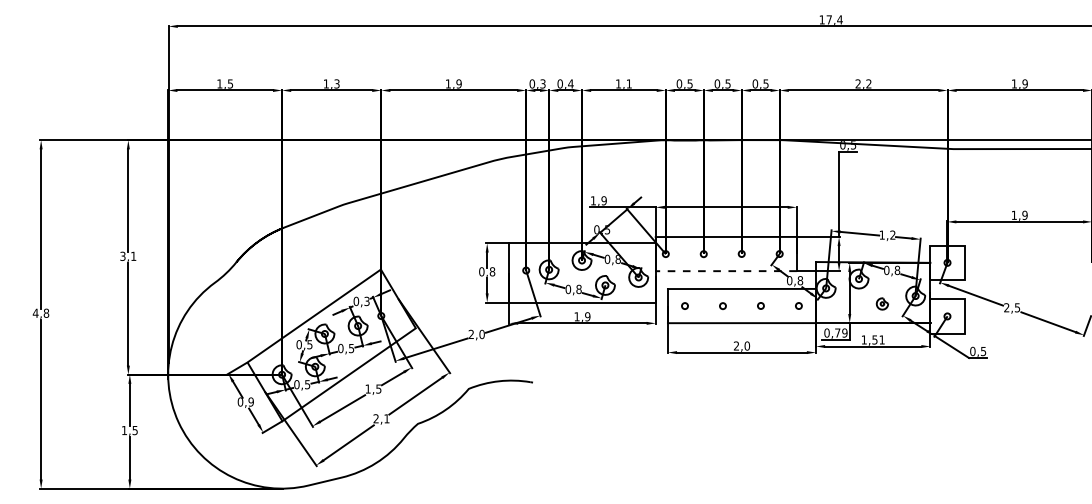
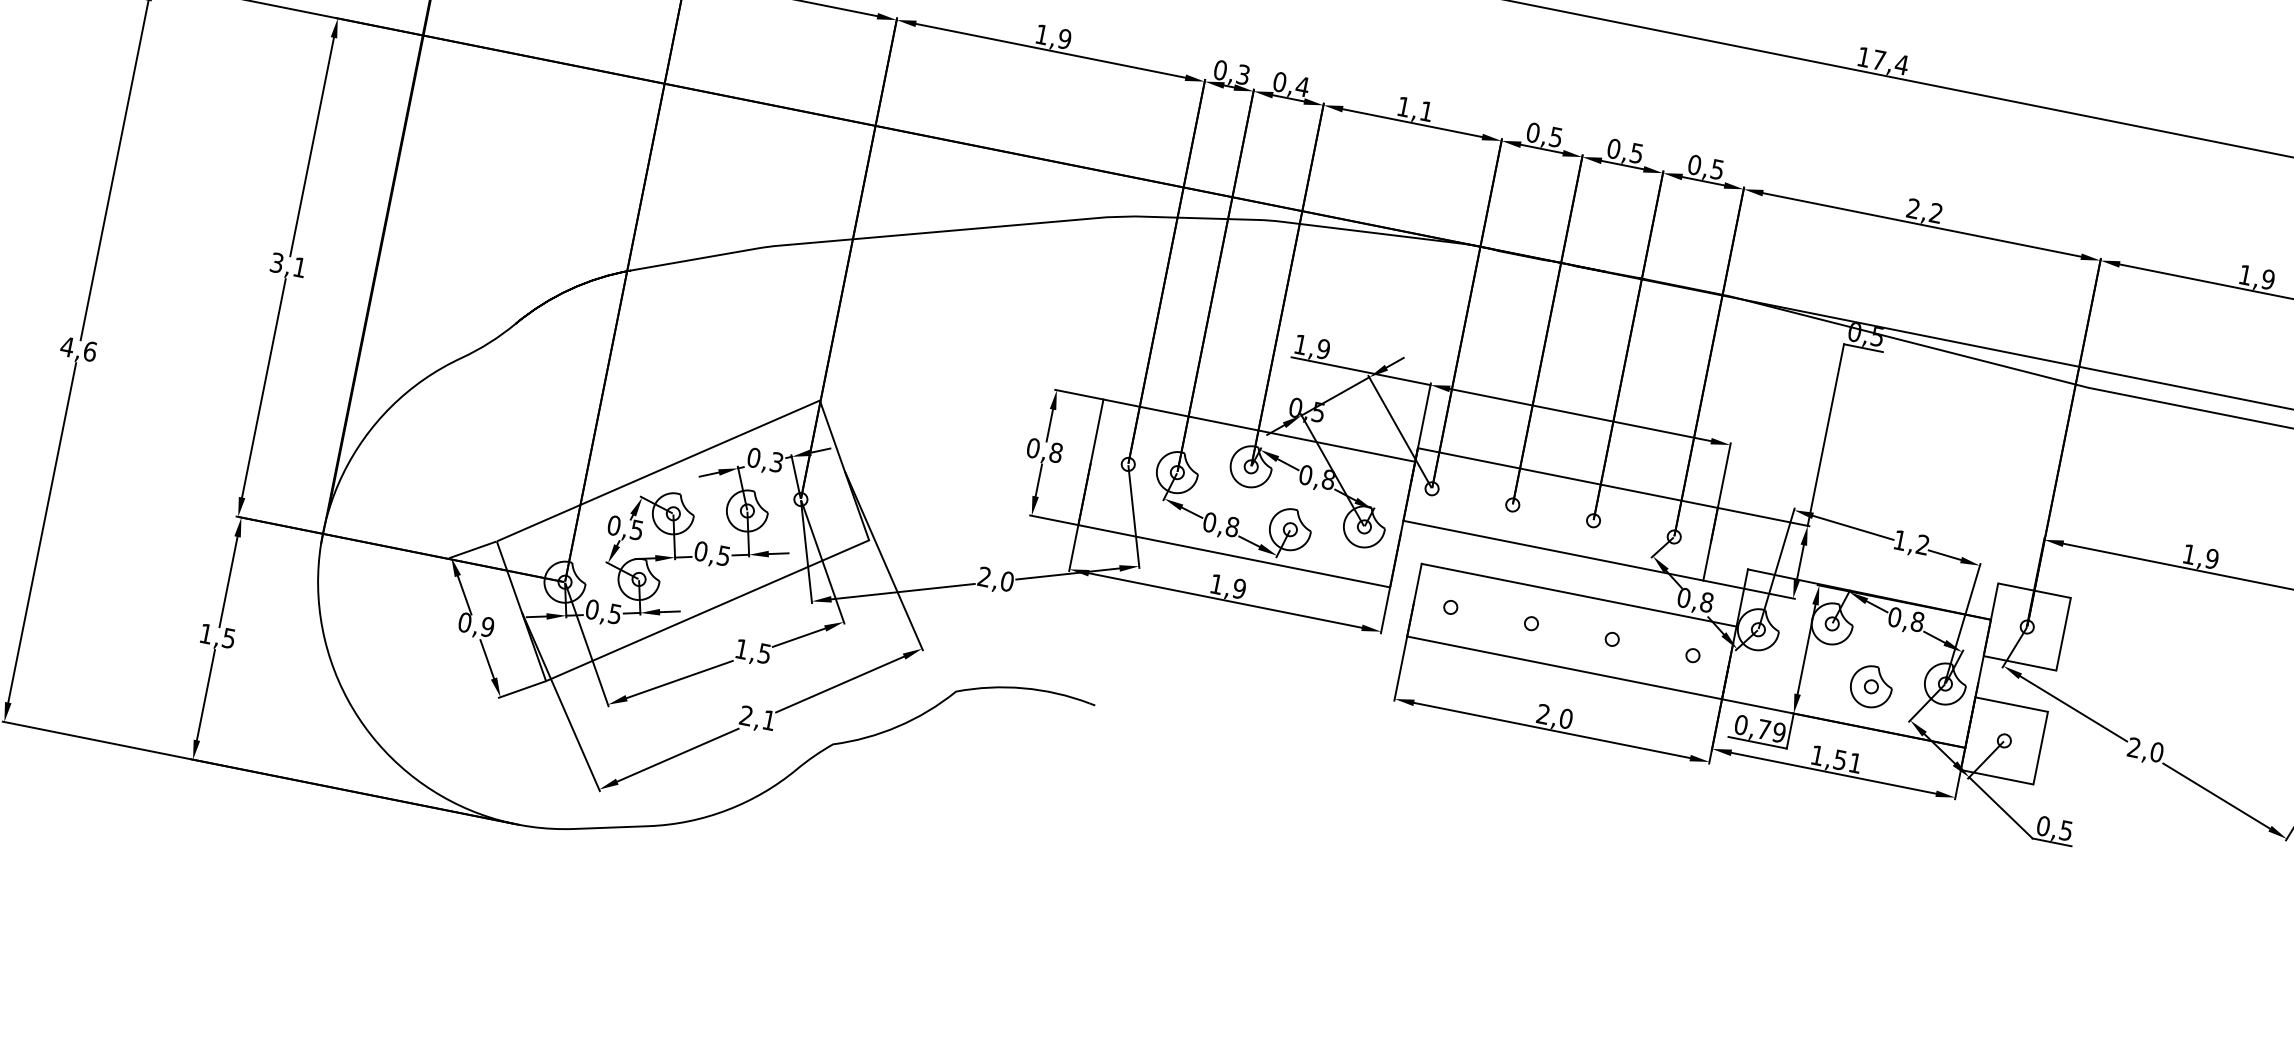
line: (726, 271) -> (1553, 551), dashed -> solid
part: (882, 303) -> (1871, 685), size x1.67
text: (1017, 307) -> (2157, 751), 2,5 -> 2,0
text: (46, 312) -> (90, 349), 4,8 -> 4,6

